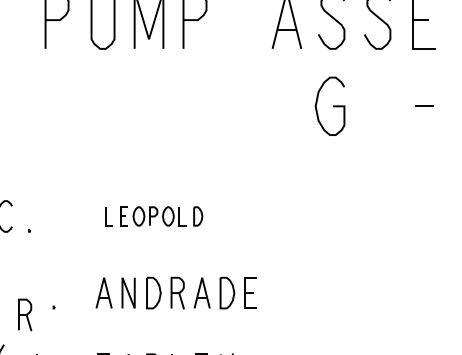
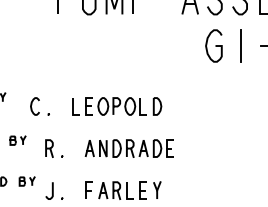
line: (378, 105) -> (240, 45), added
part: (154, 216) -> (117, 106), size x1.67
part: (25, 314) -> (49, 148), moved

